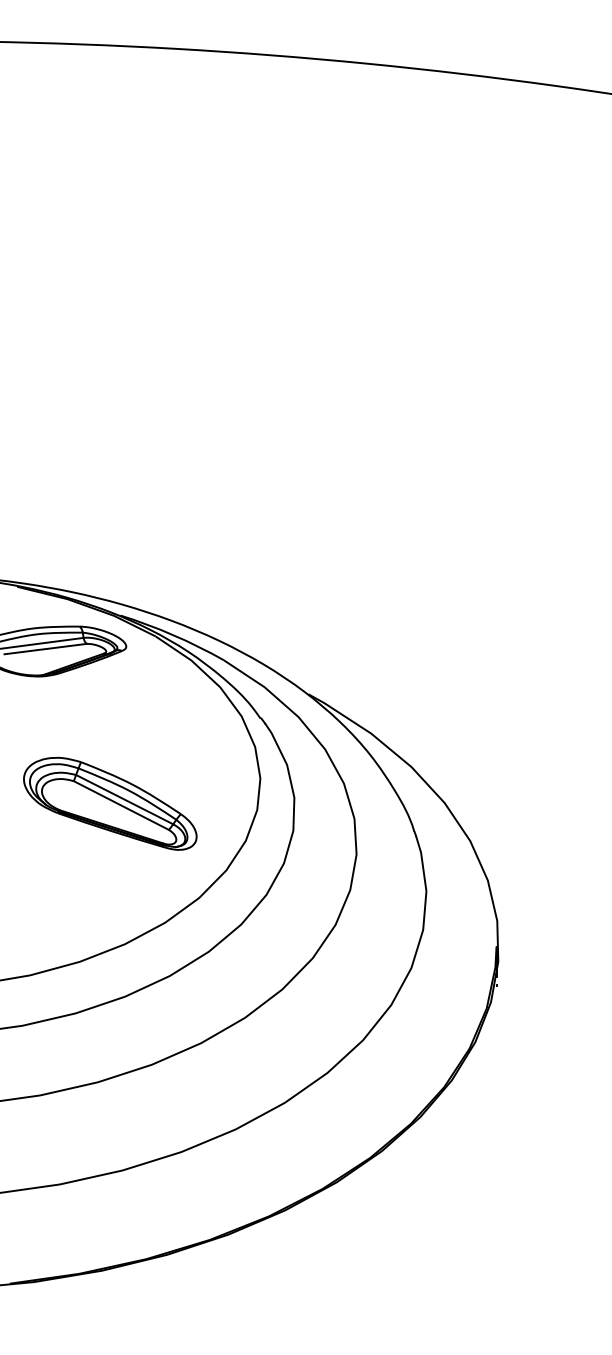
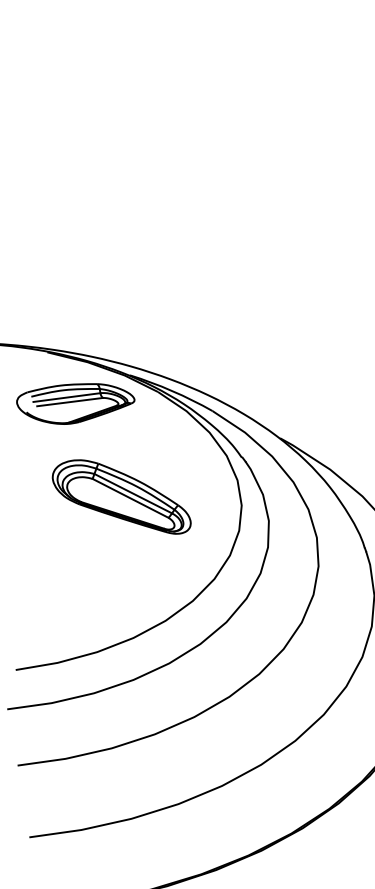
part: (110, 803) -> (121, 496), moved

